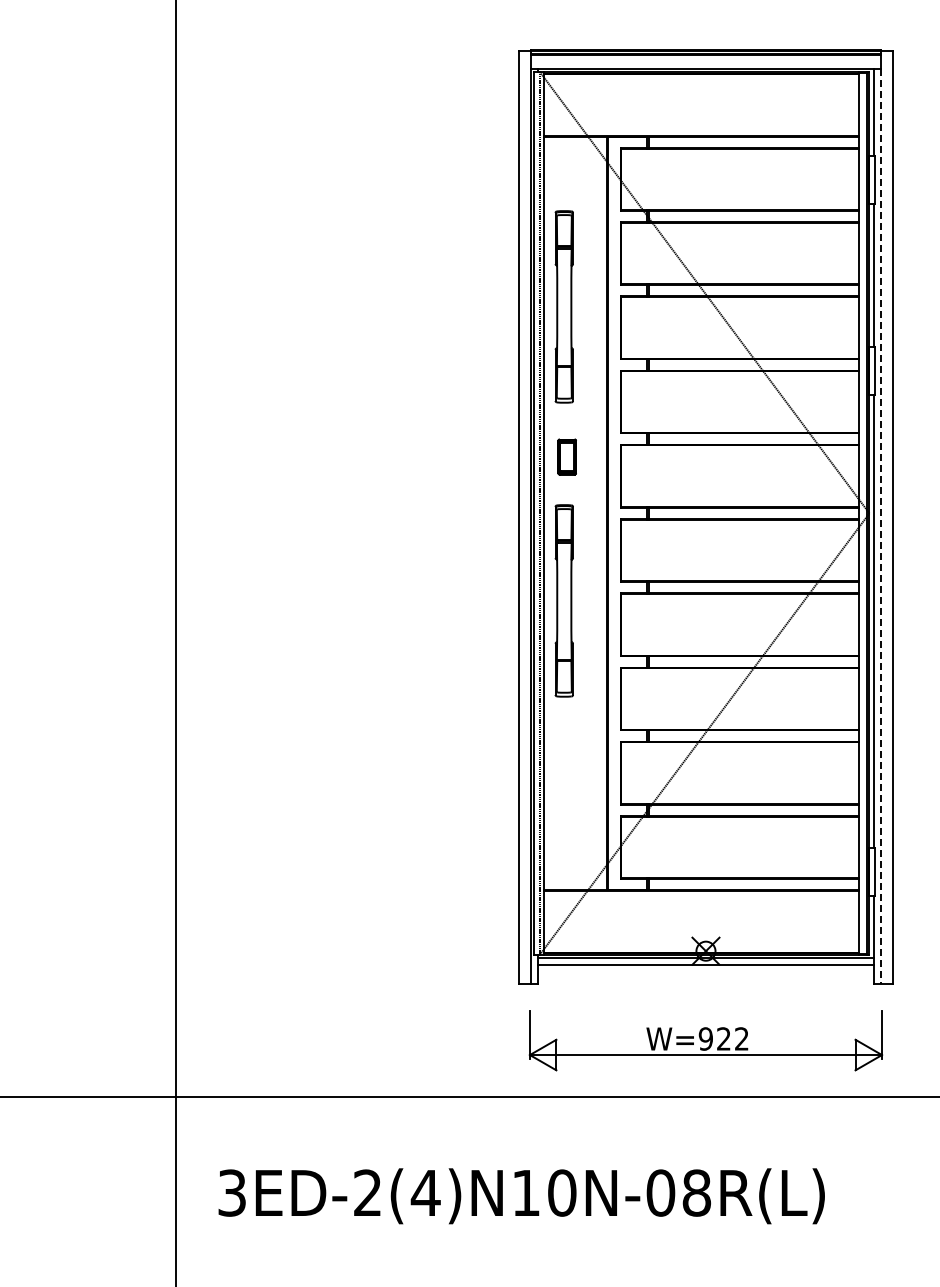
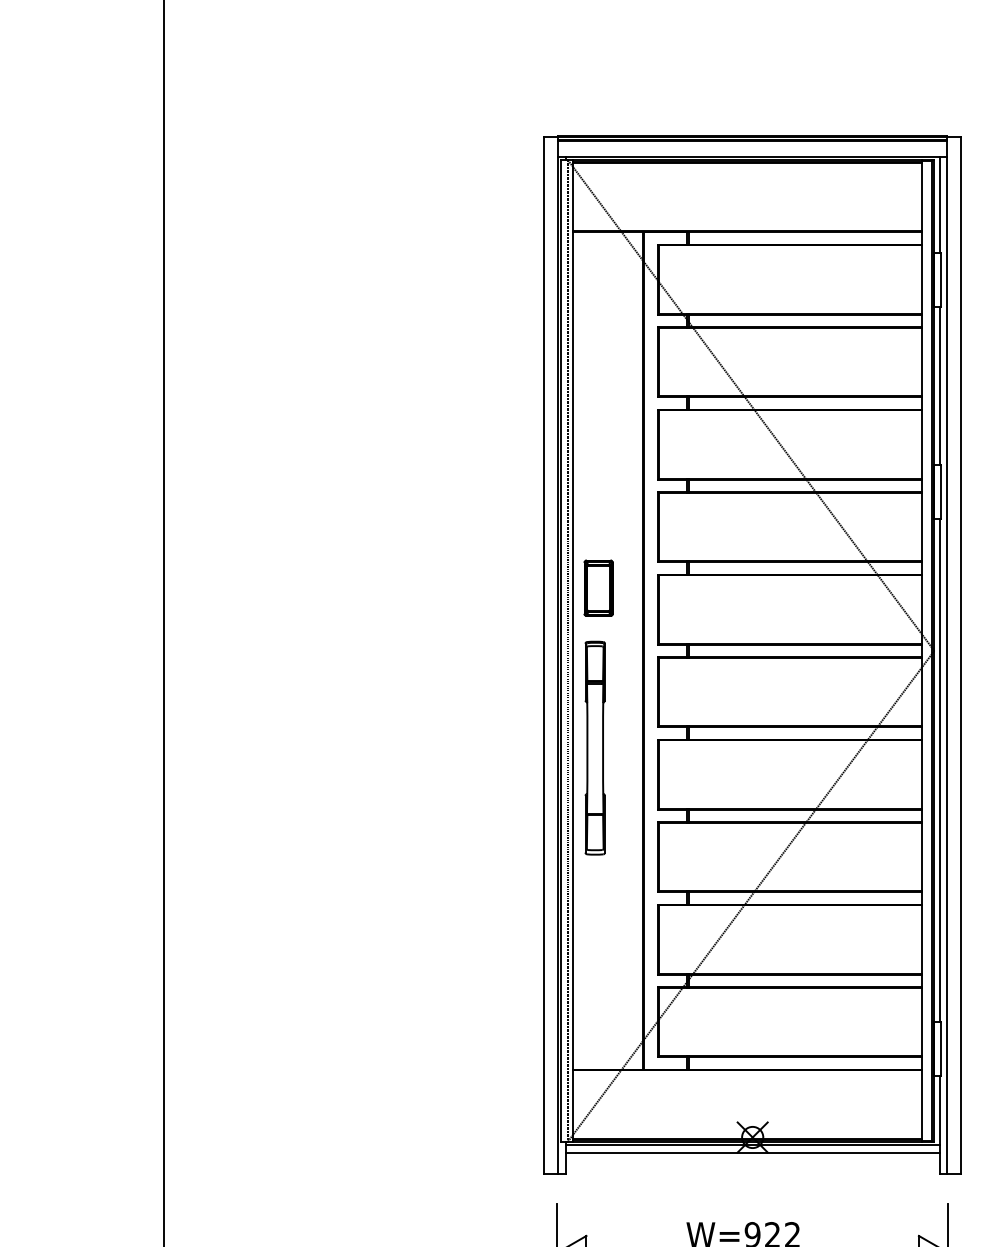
part: (563, 306) -> (594, 420), removed
part: (566, 456) -> (597, 587), size x1.43
line: (880, 526) -> (946, 665), dashed -> solid

